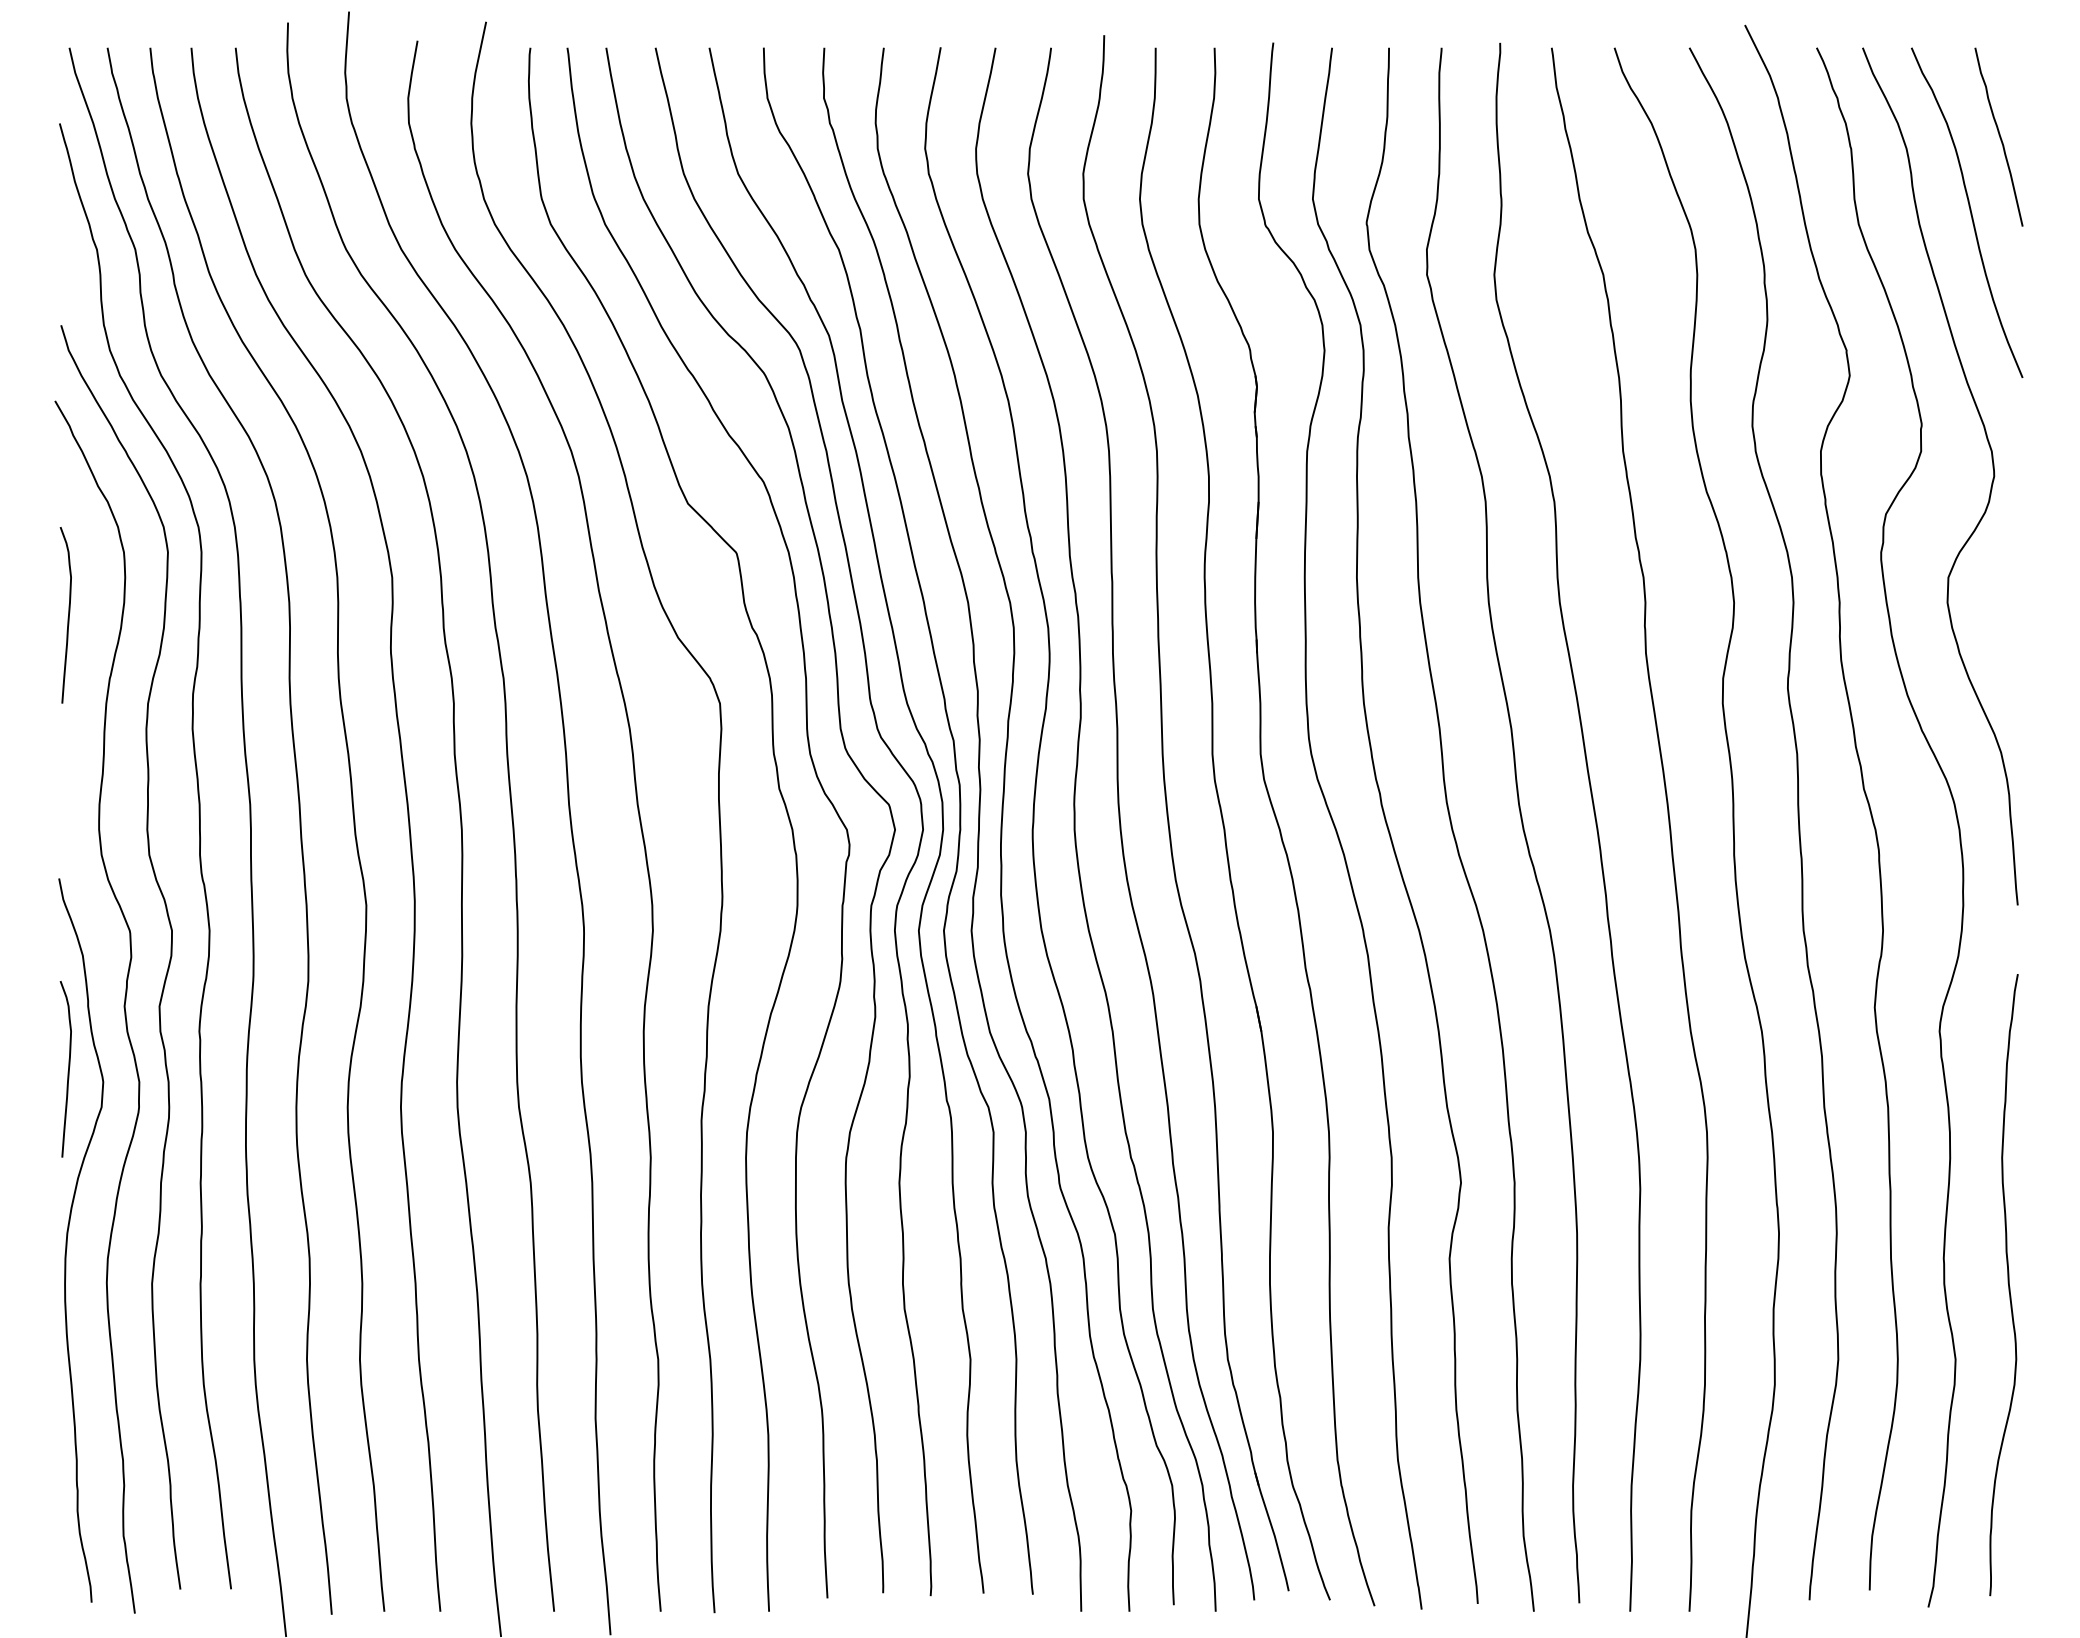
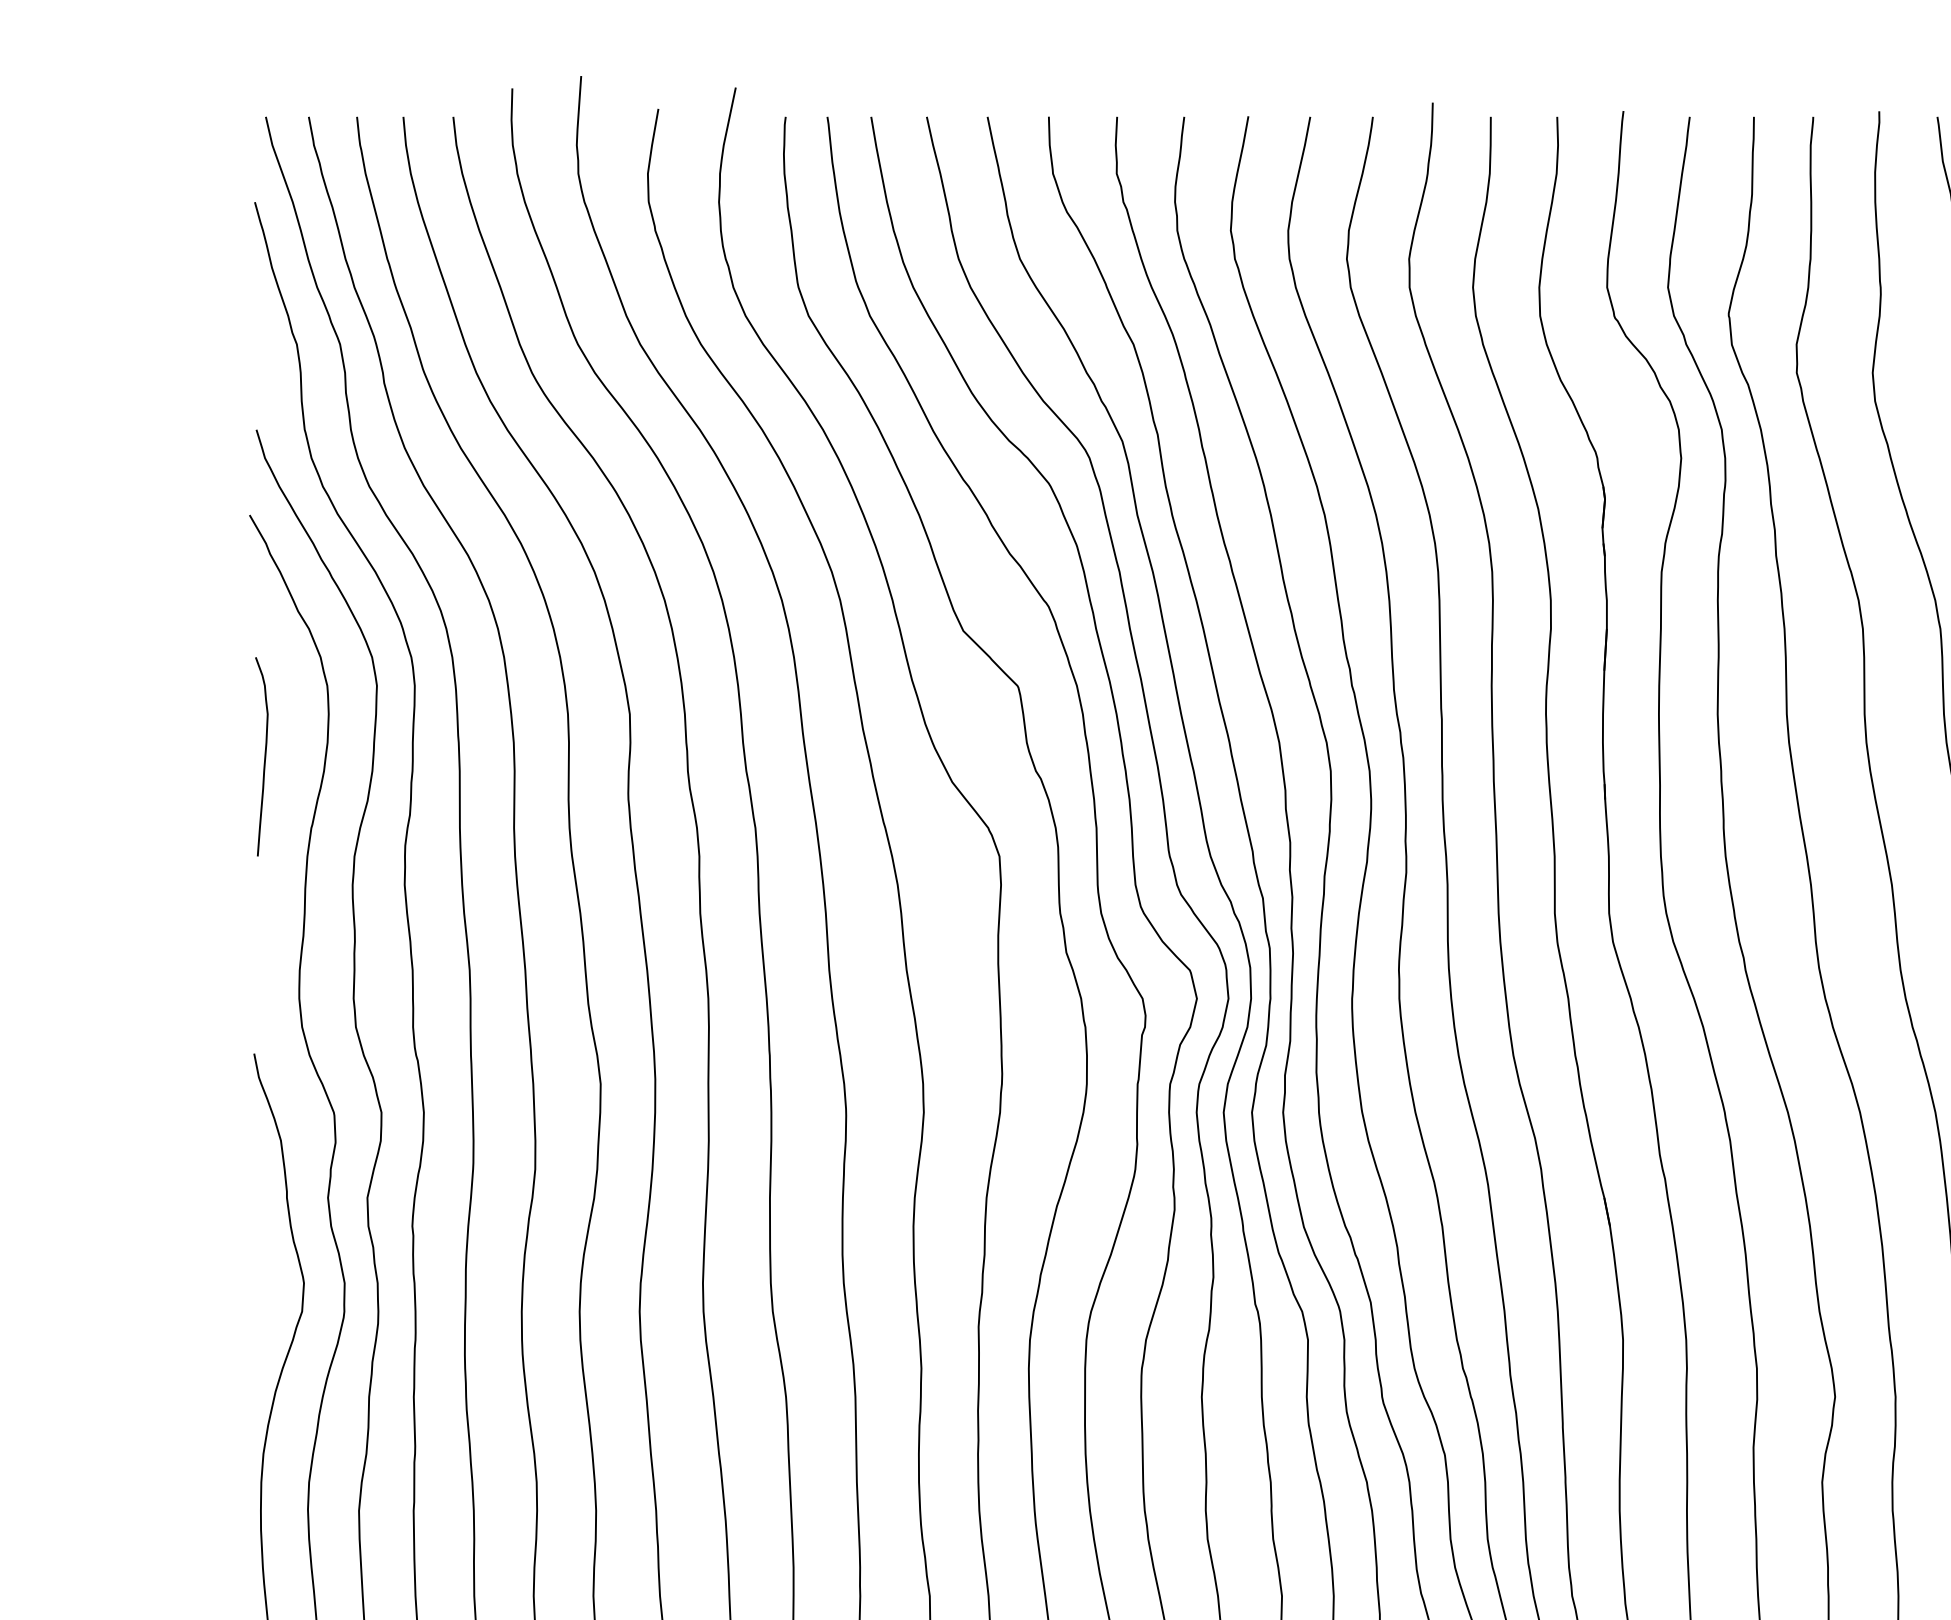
curve: (67, 1071) -> (263, 1271), removed

